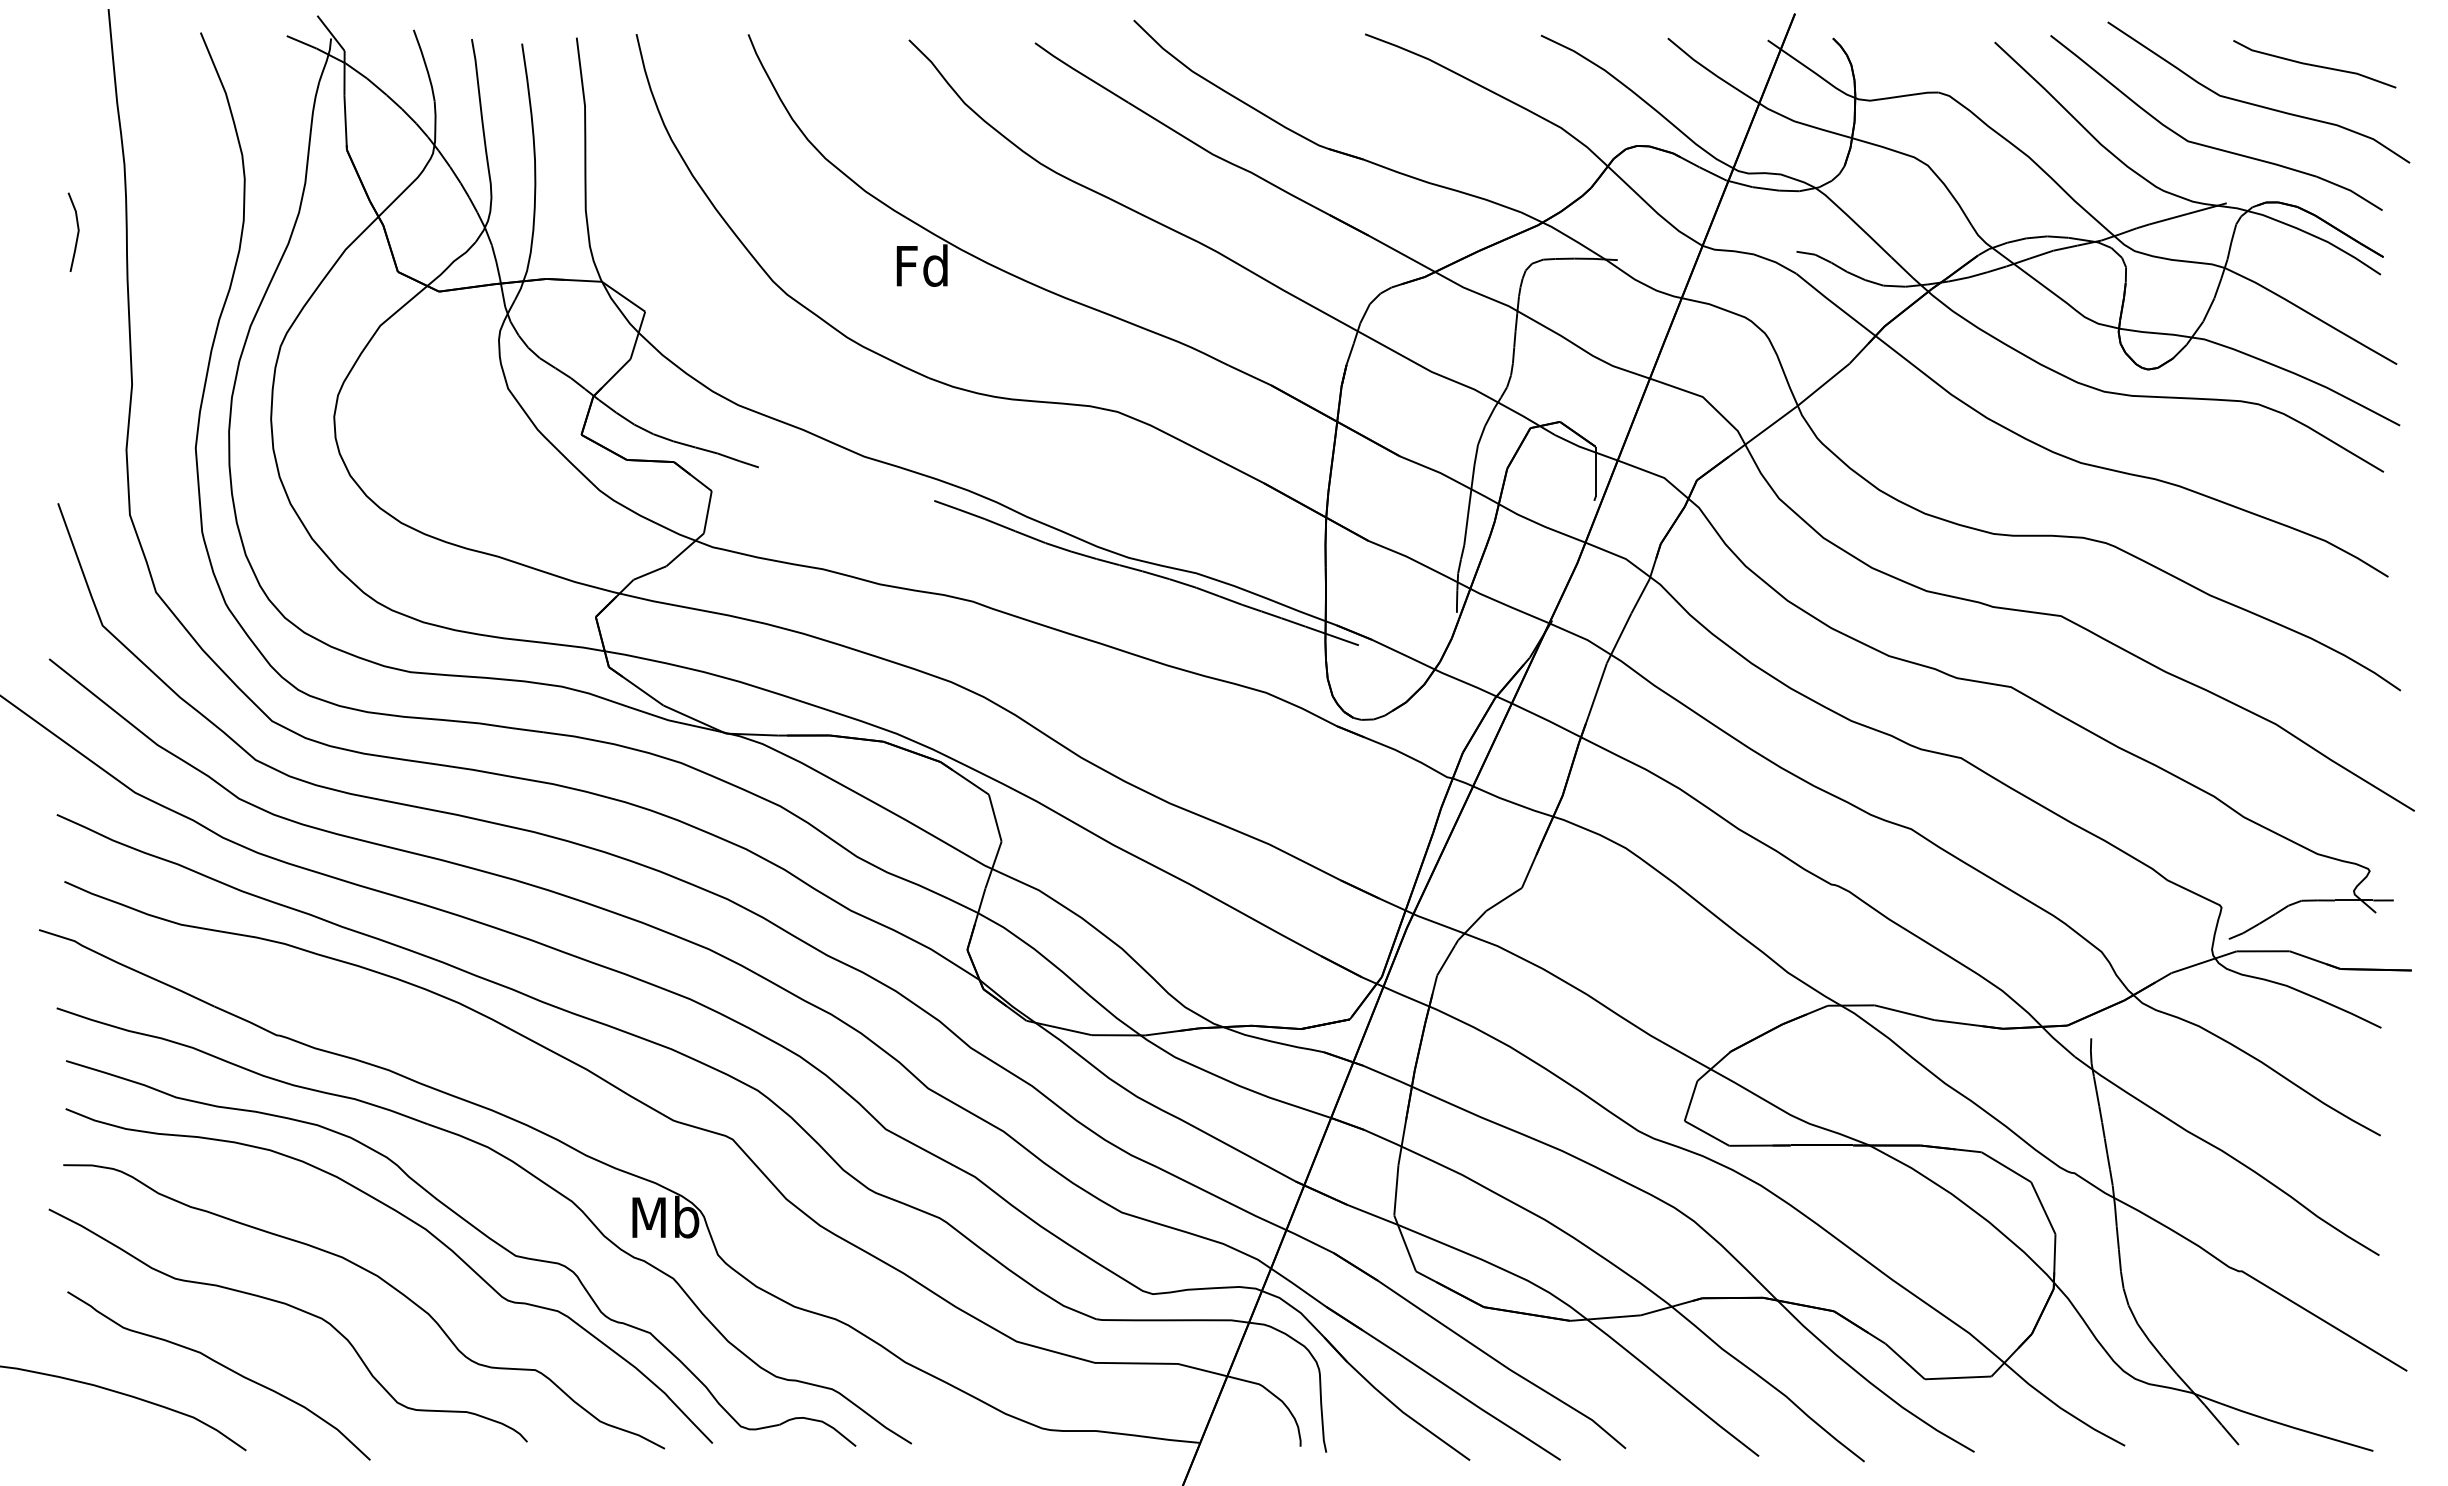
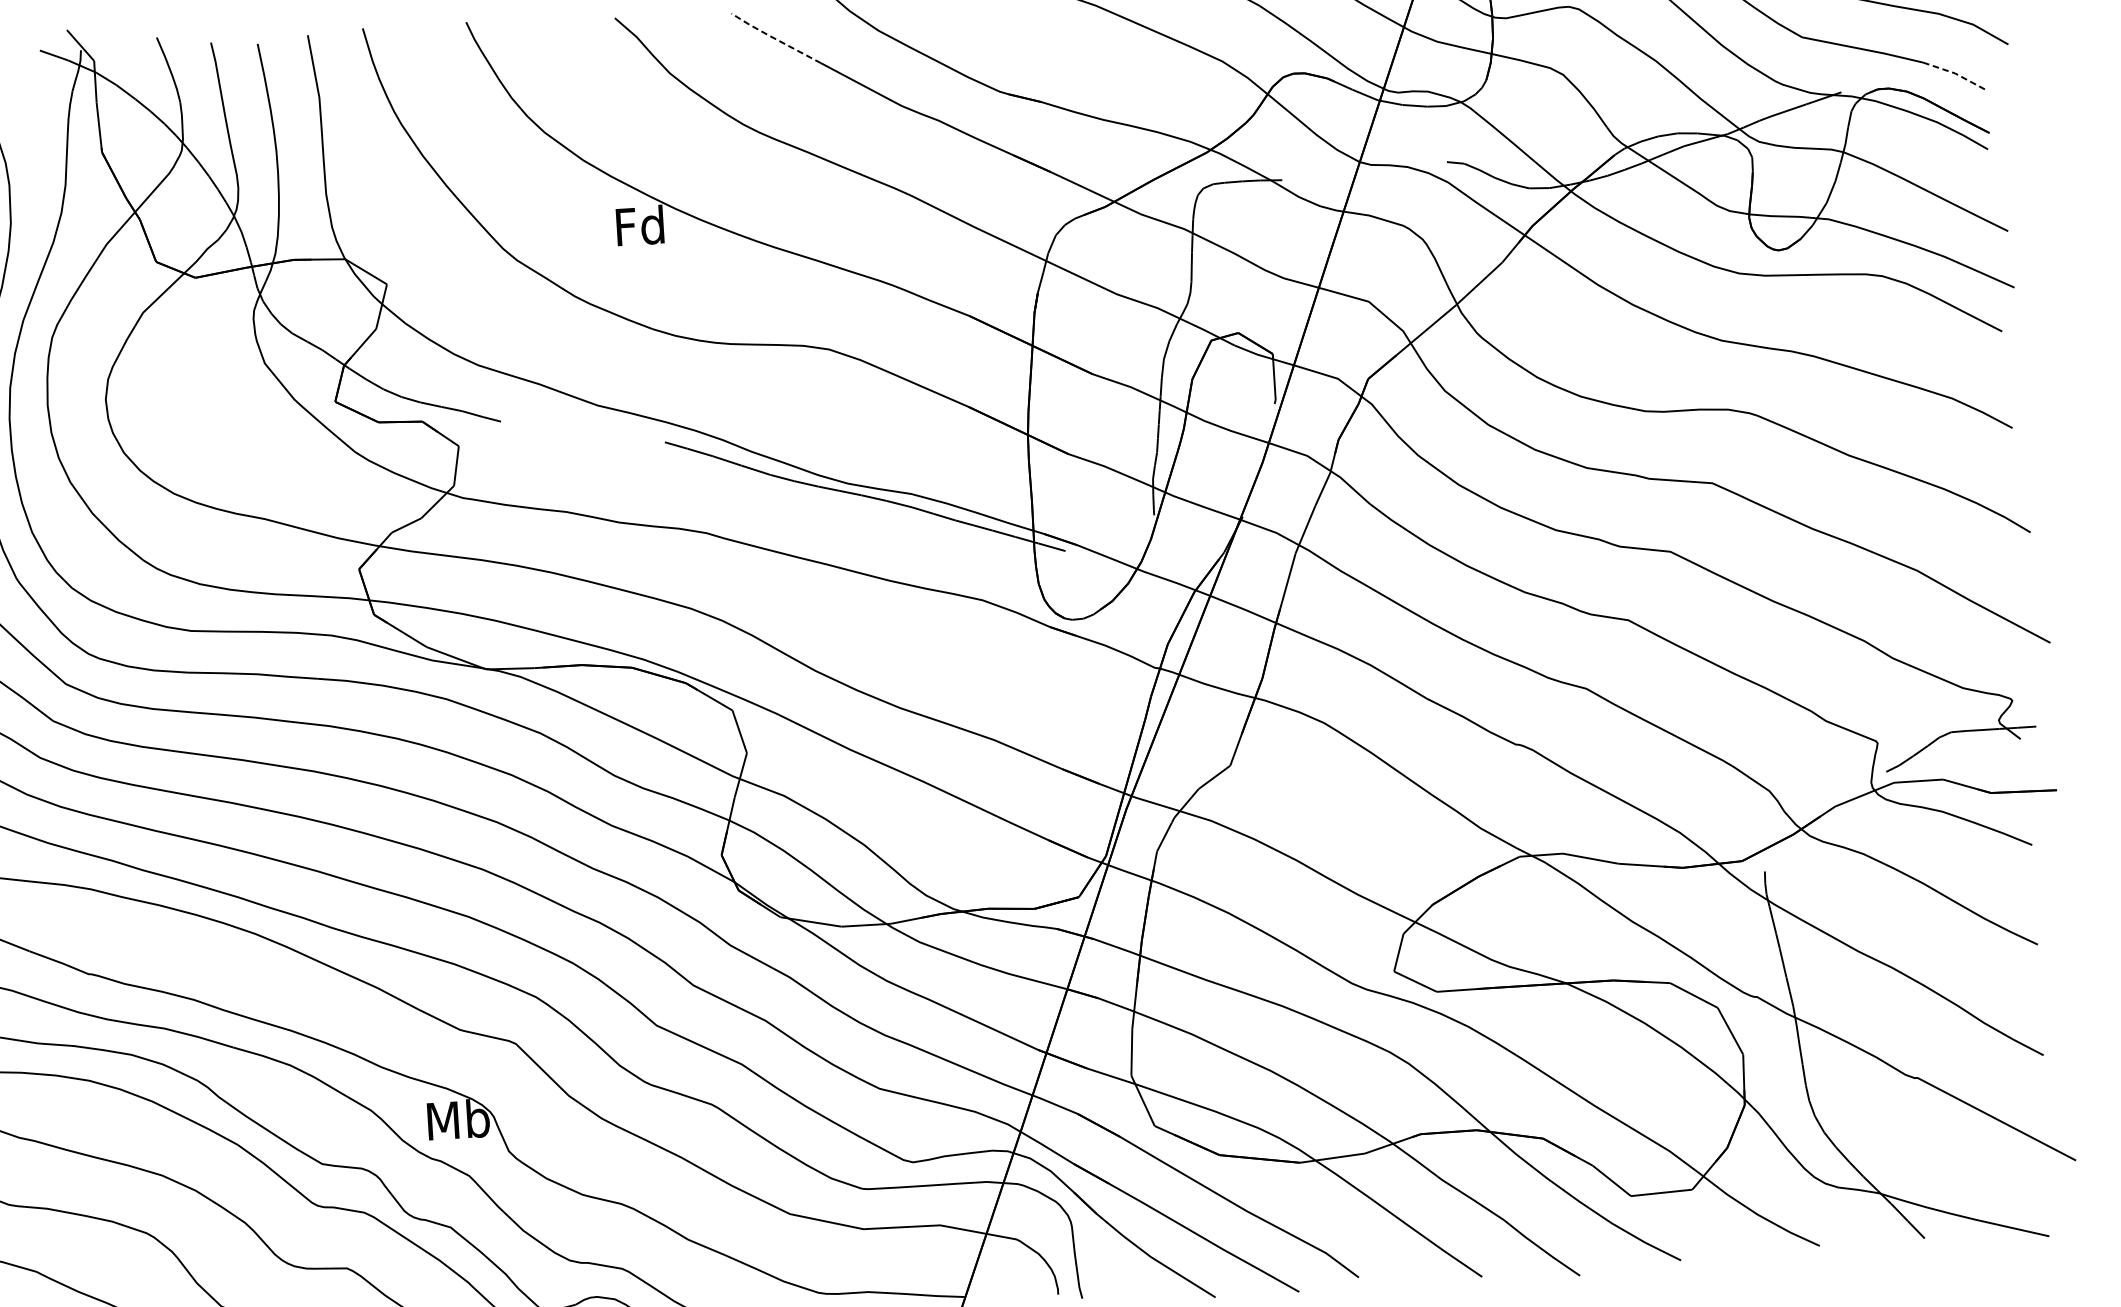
line: (1080, 73) -> (775, 39), solid -> dashed
line: (2350, 190) -> (1955, 73), solid -> dashed

